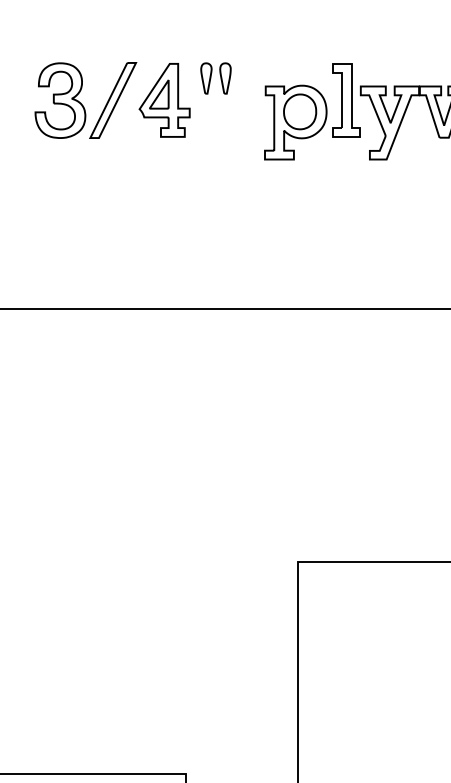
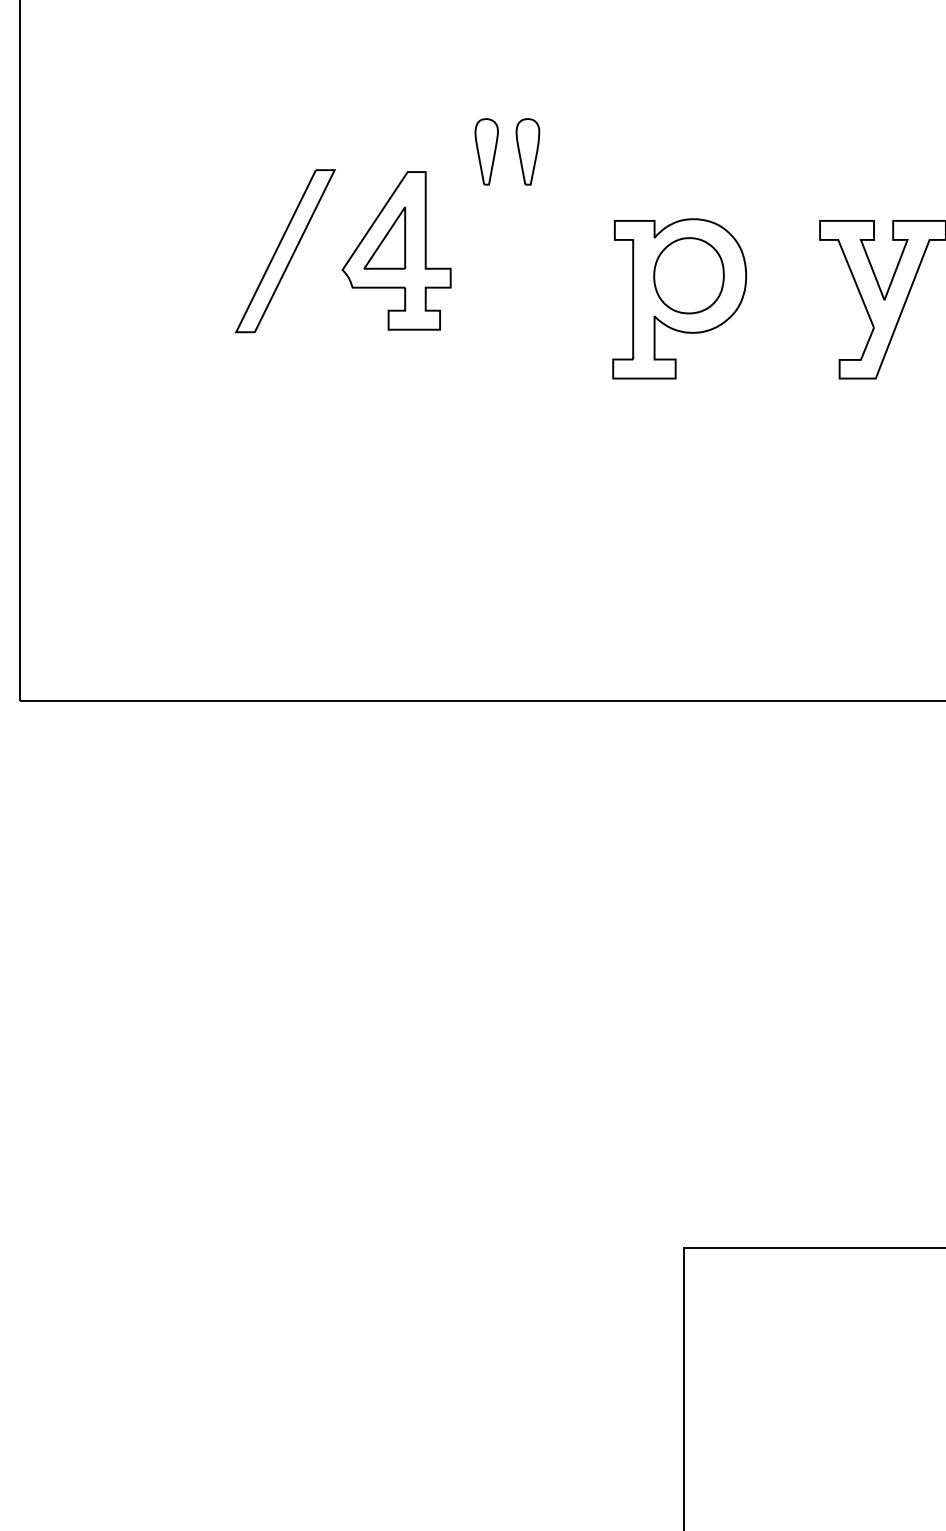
part: (215, 78) -> (506, 151), moved
part: (60, 100) -> (171, 251), removed
part: (346, 100) -> (789, 251), removed

